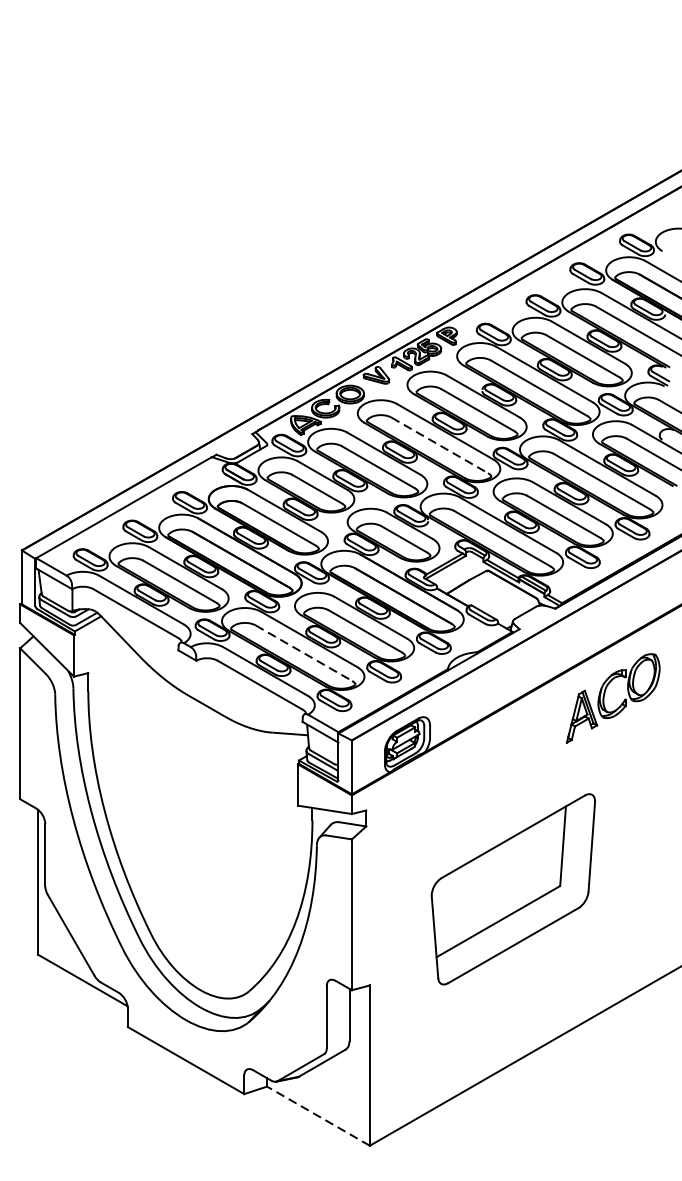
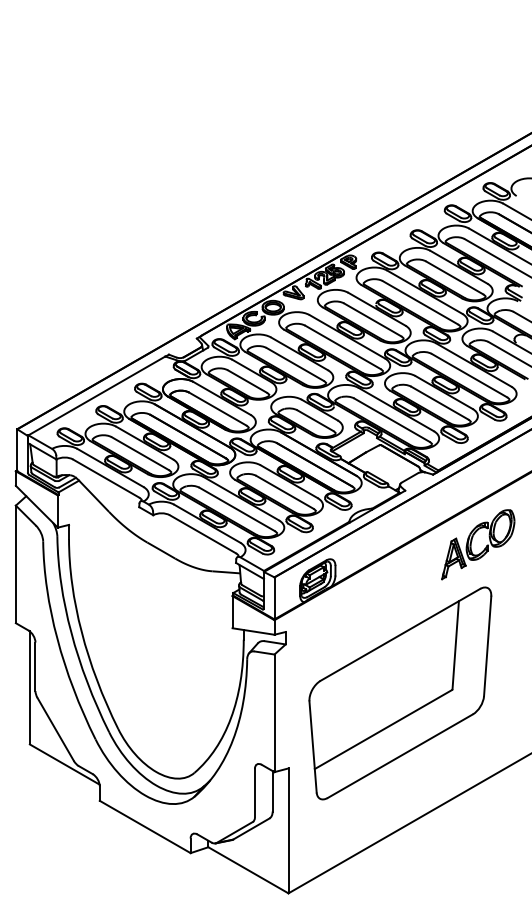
line: (440, 445) -> (343, 347), dashed -> solid
line: (304, 653) -> (237, 509), dashed -> solid
part: (513, 889) -> (400, 693), size x1.43
line: (318, 1116) -> (248, 870), dashed -> solid

